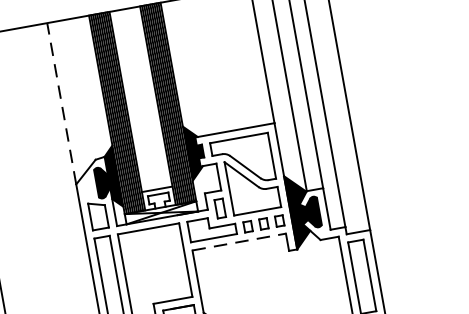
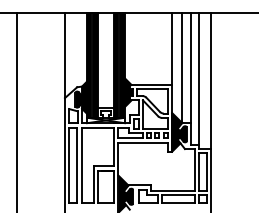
line: (62, 103) -> (65, 55), dashed -> solid
line: (239, 241) -> (143, 142), dashed -> solid

